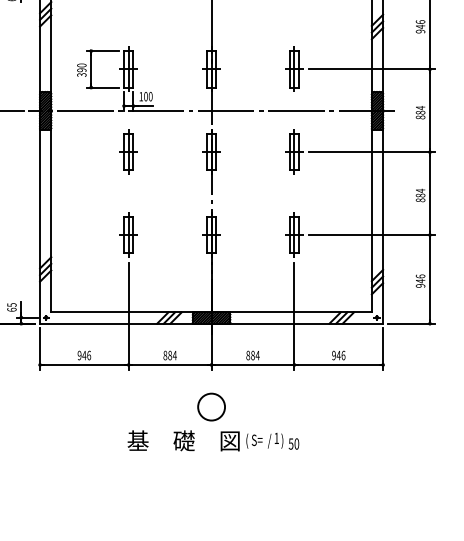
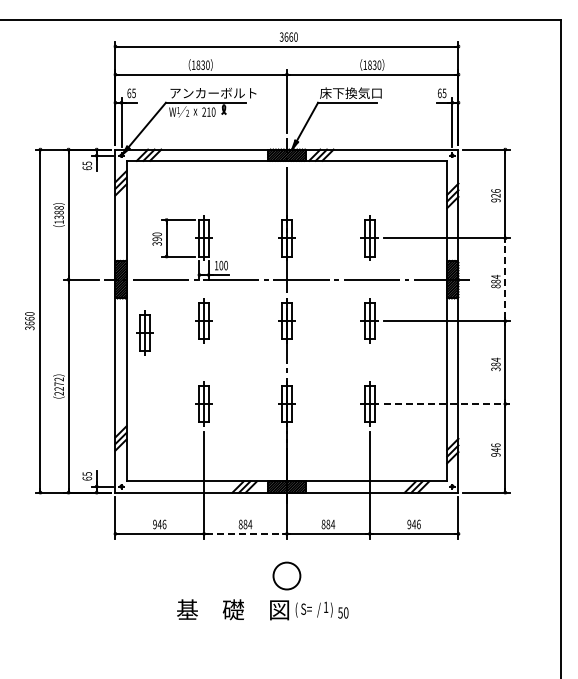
text: (420, 26) -> (495, 195), 946 -> 926
line: (430, 110) -> (505, 279), solid -> dashed
part: (69, 163) -> (144, 332), added
text: (420, 200) -> (495, 369), 884 -> 384
line: (372, 234) -> (447, 403), solid -> dashed
line: (171, 364) -> (246, 533), solid -> dashed
text: (213, 440) -> (262, 609), moved

